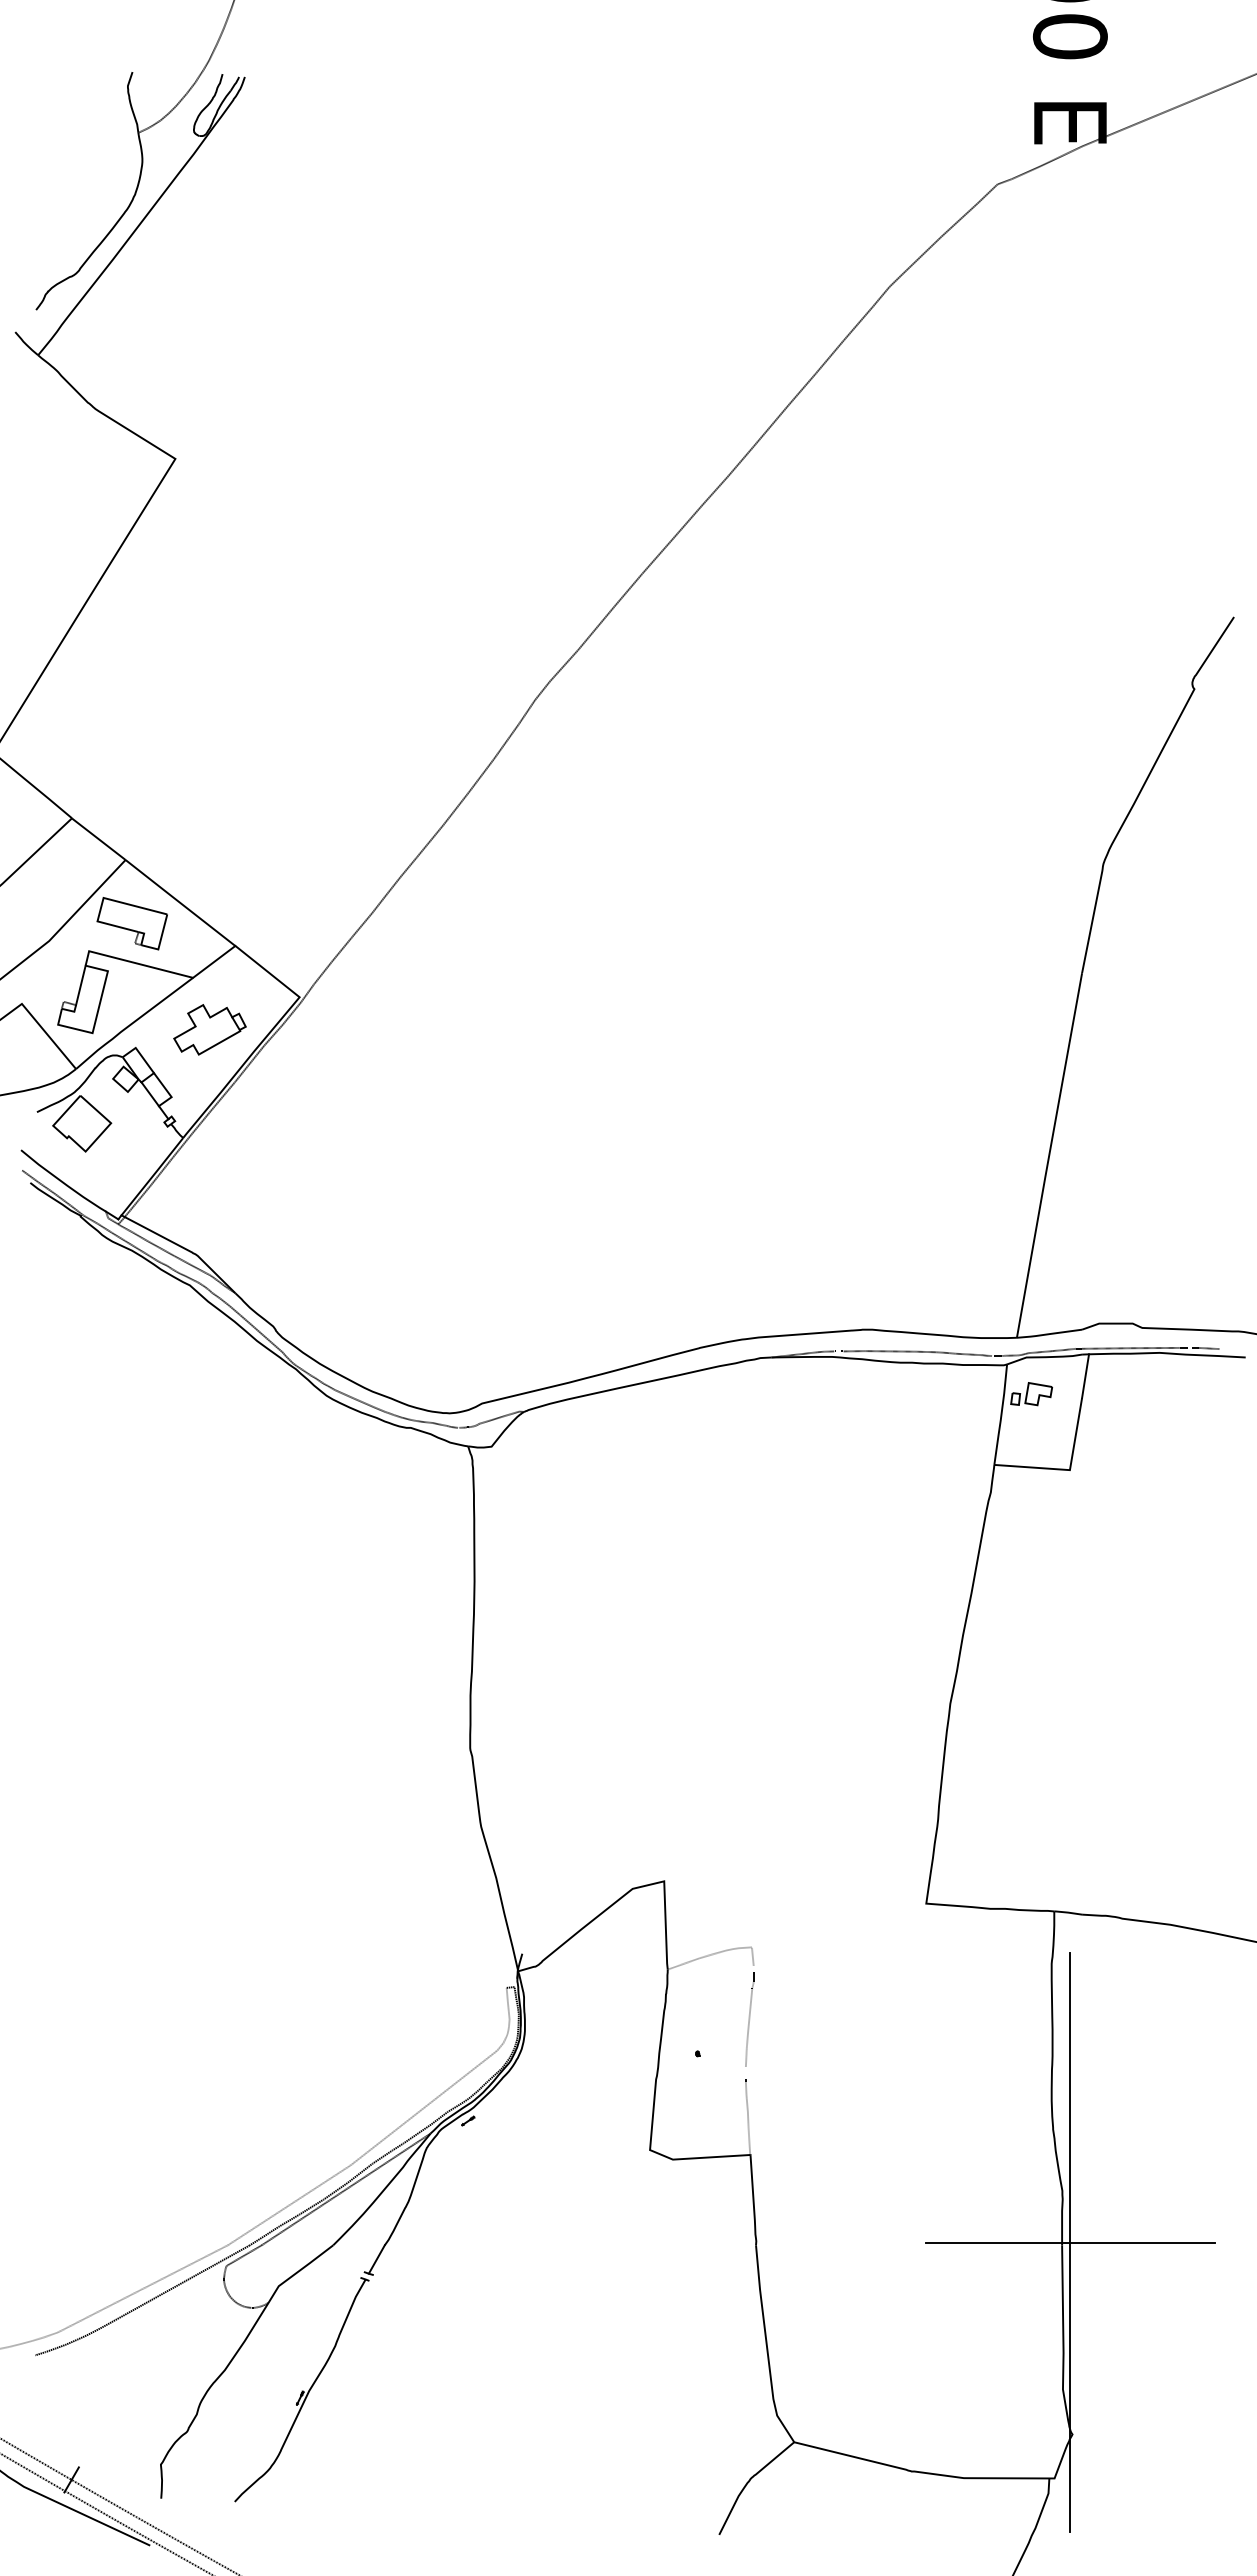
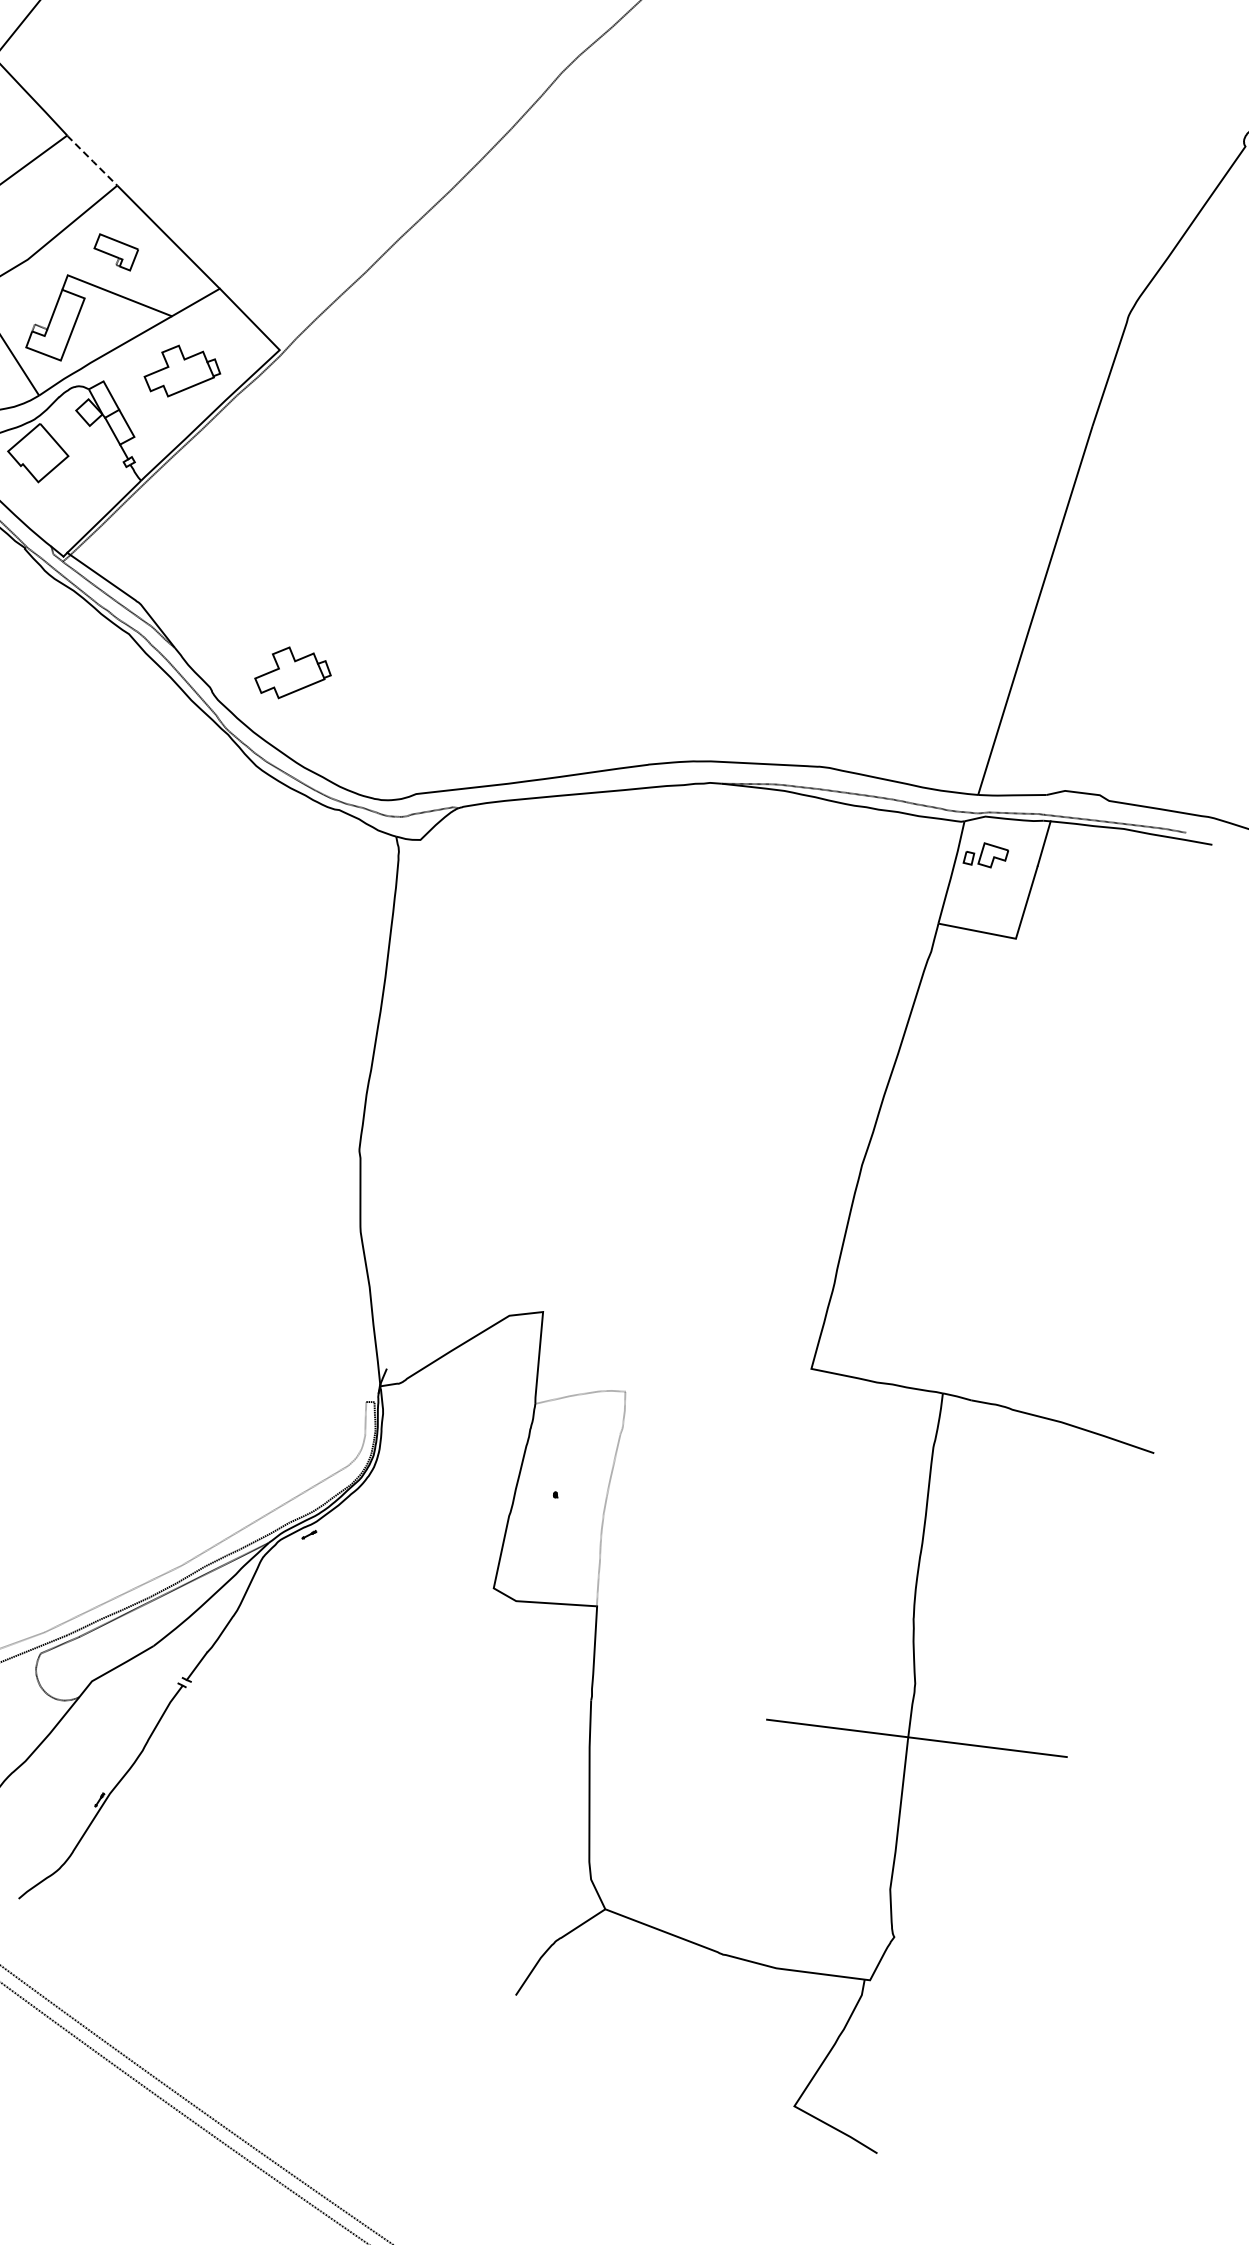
line: (98, 838) -> (92, 159), solid -> dashed
part: (131, 923) -> (115, 252), size x0.6
part: (350, 1303) -> (292, 673), added
line: (1070, 2242) -> (916, 1738), removed

